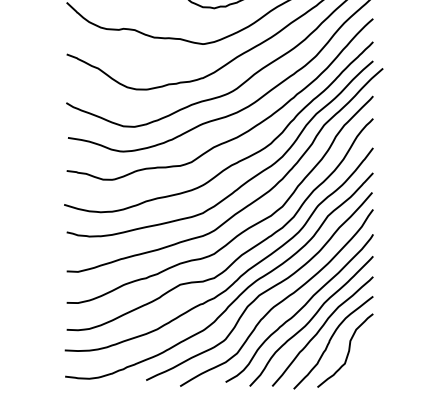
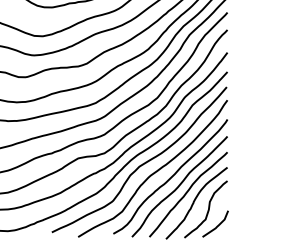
curve: (360, 371) -> (217, 225), added

